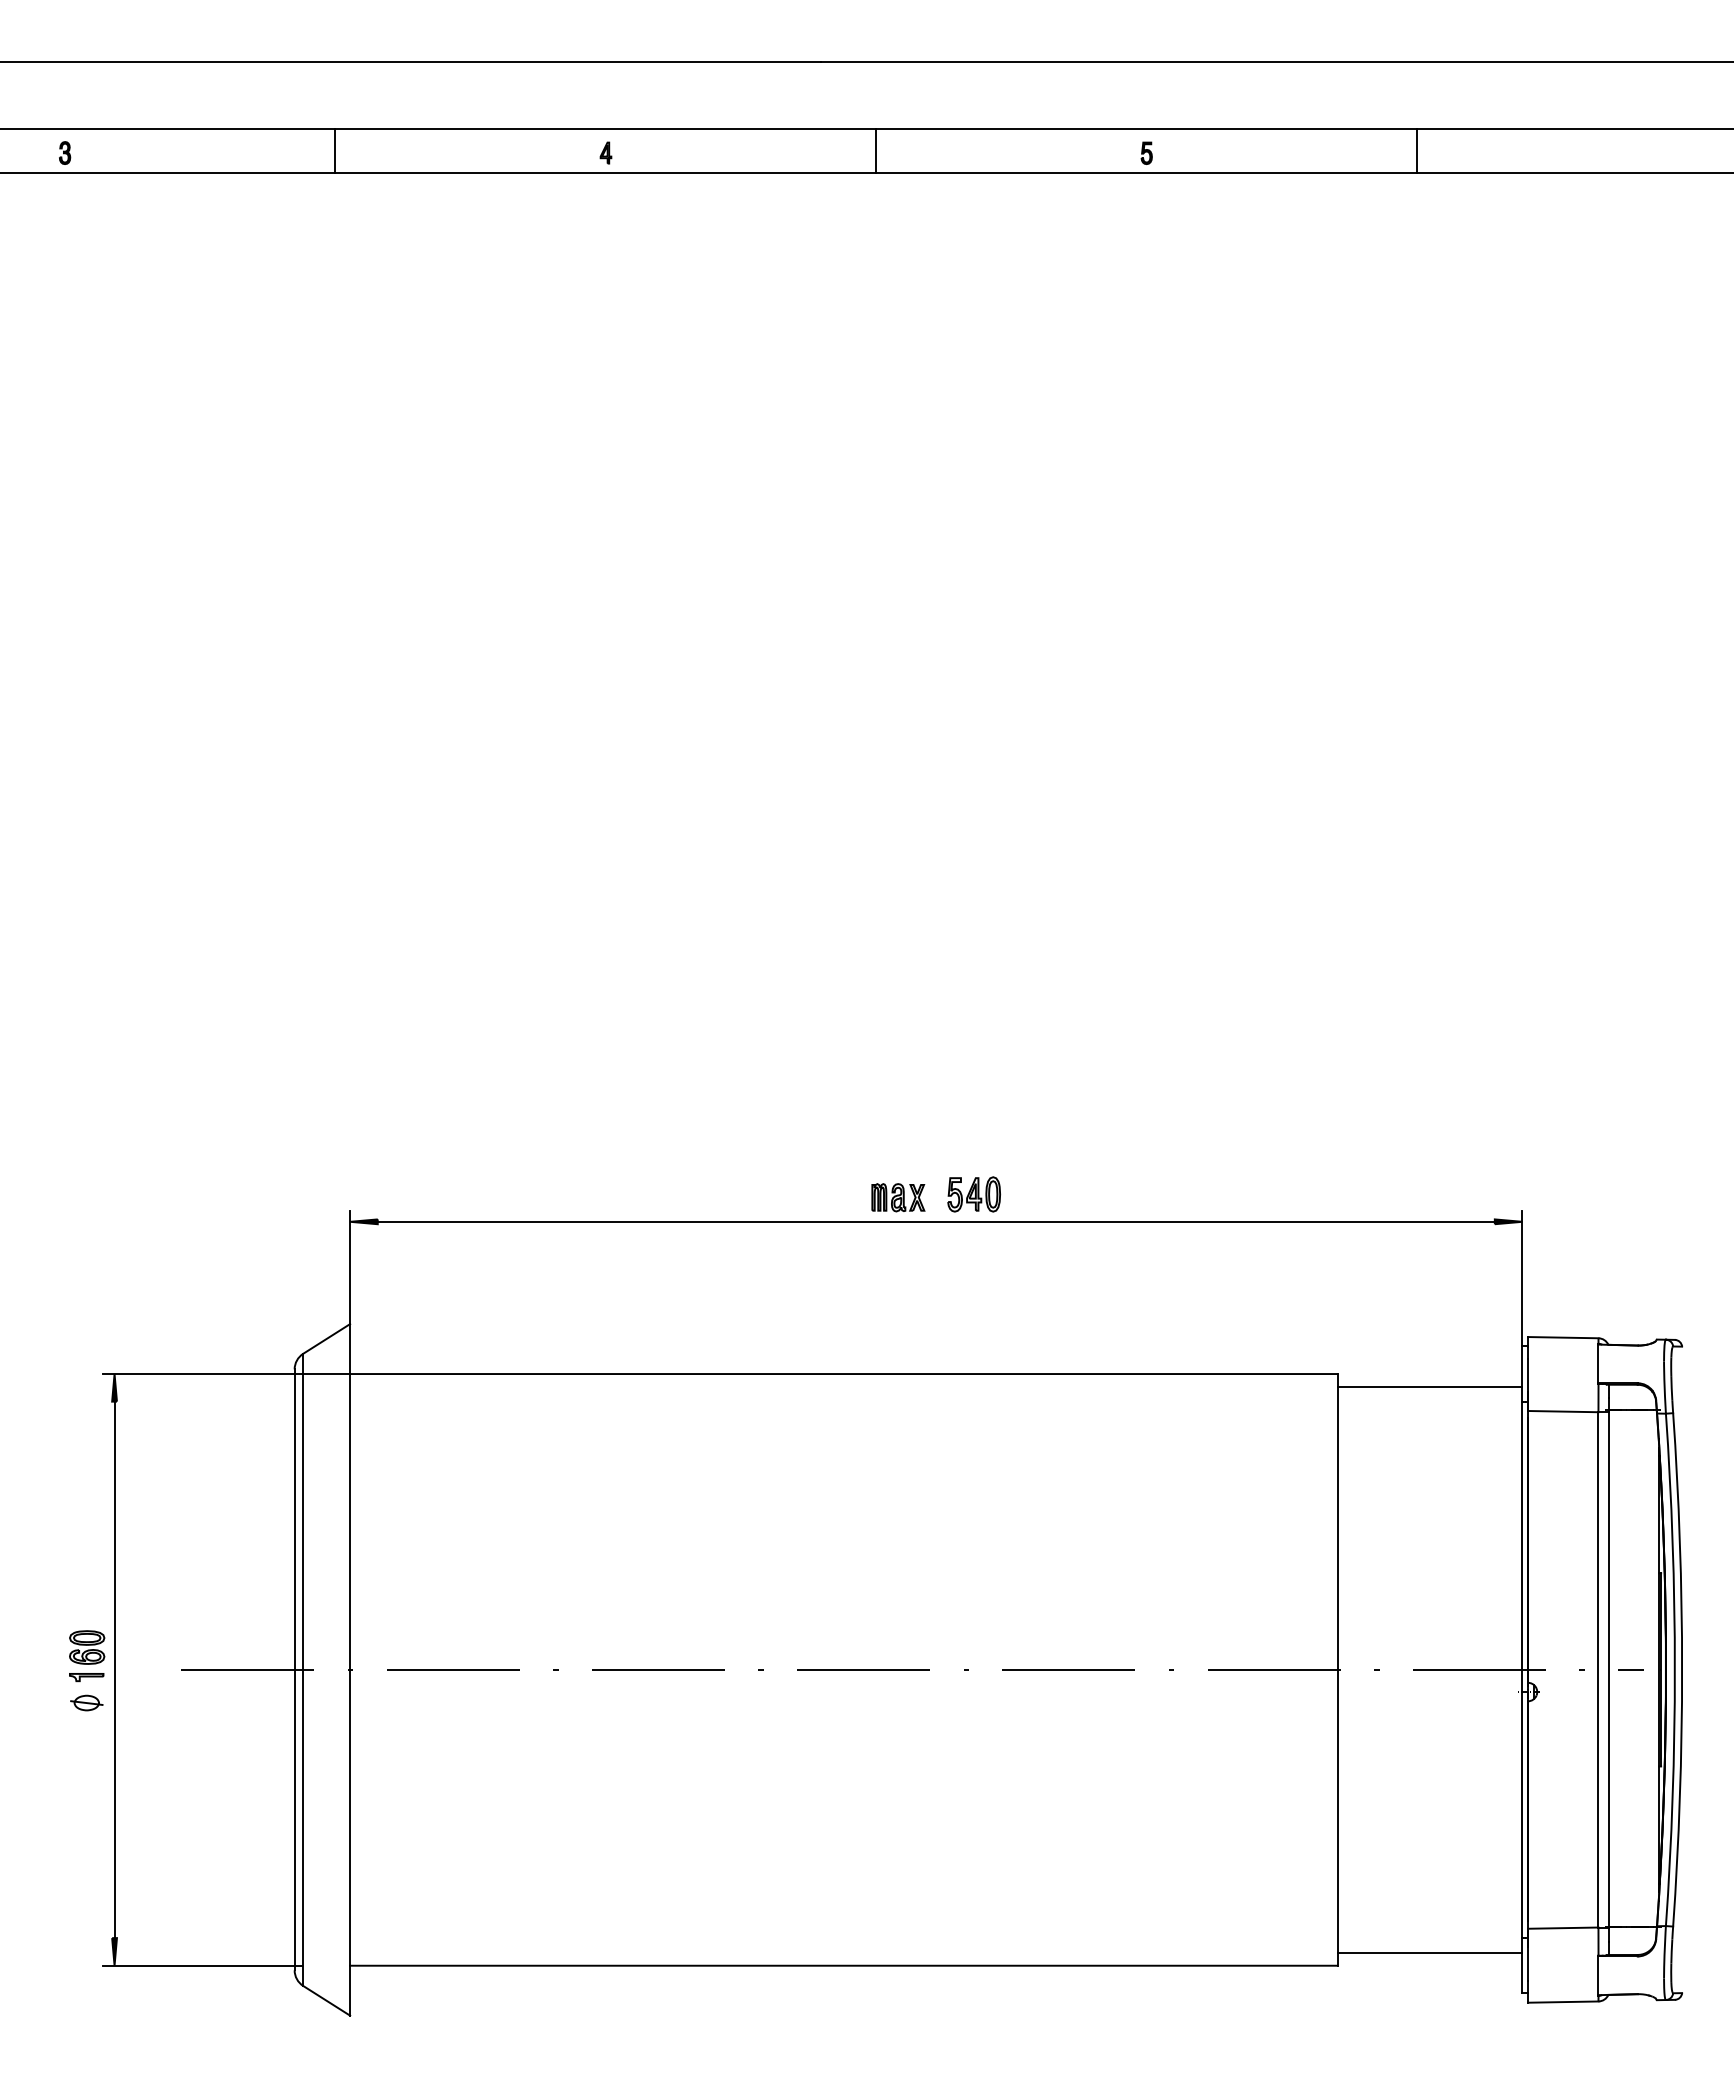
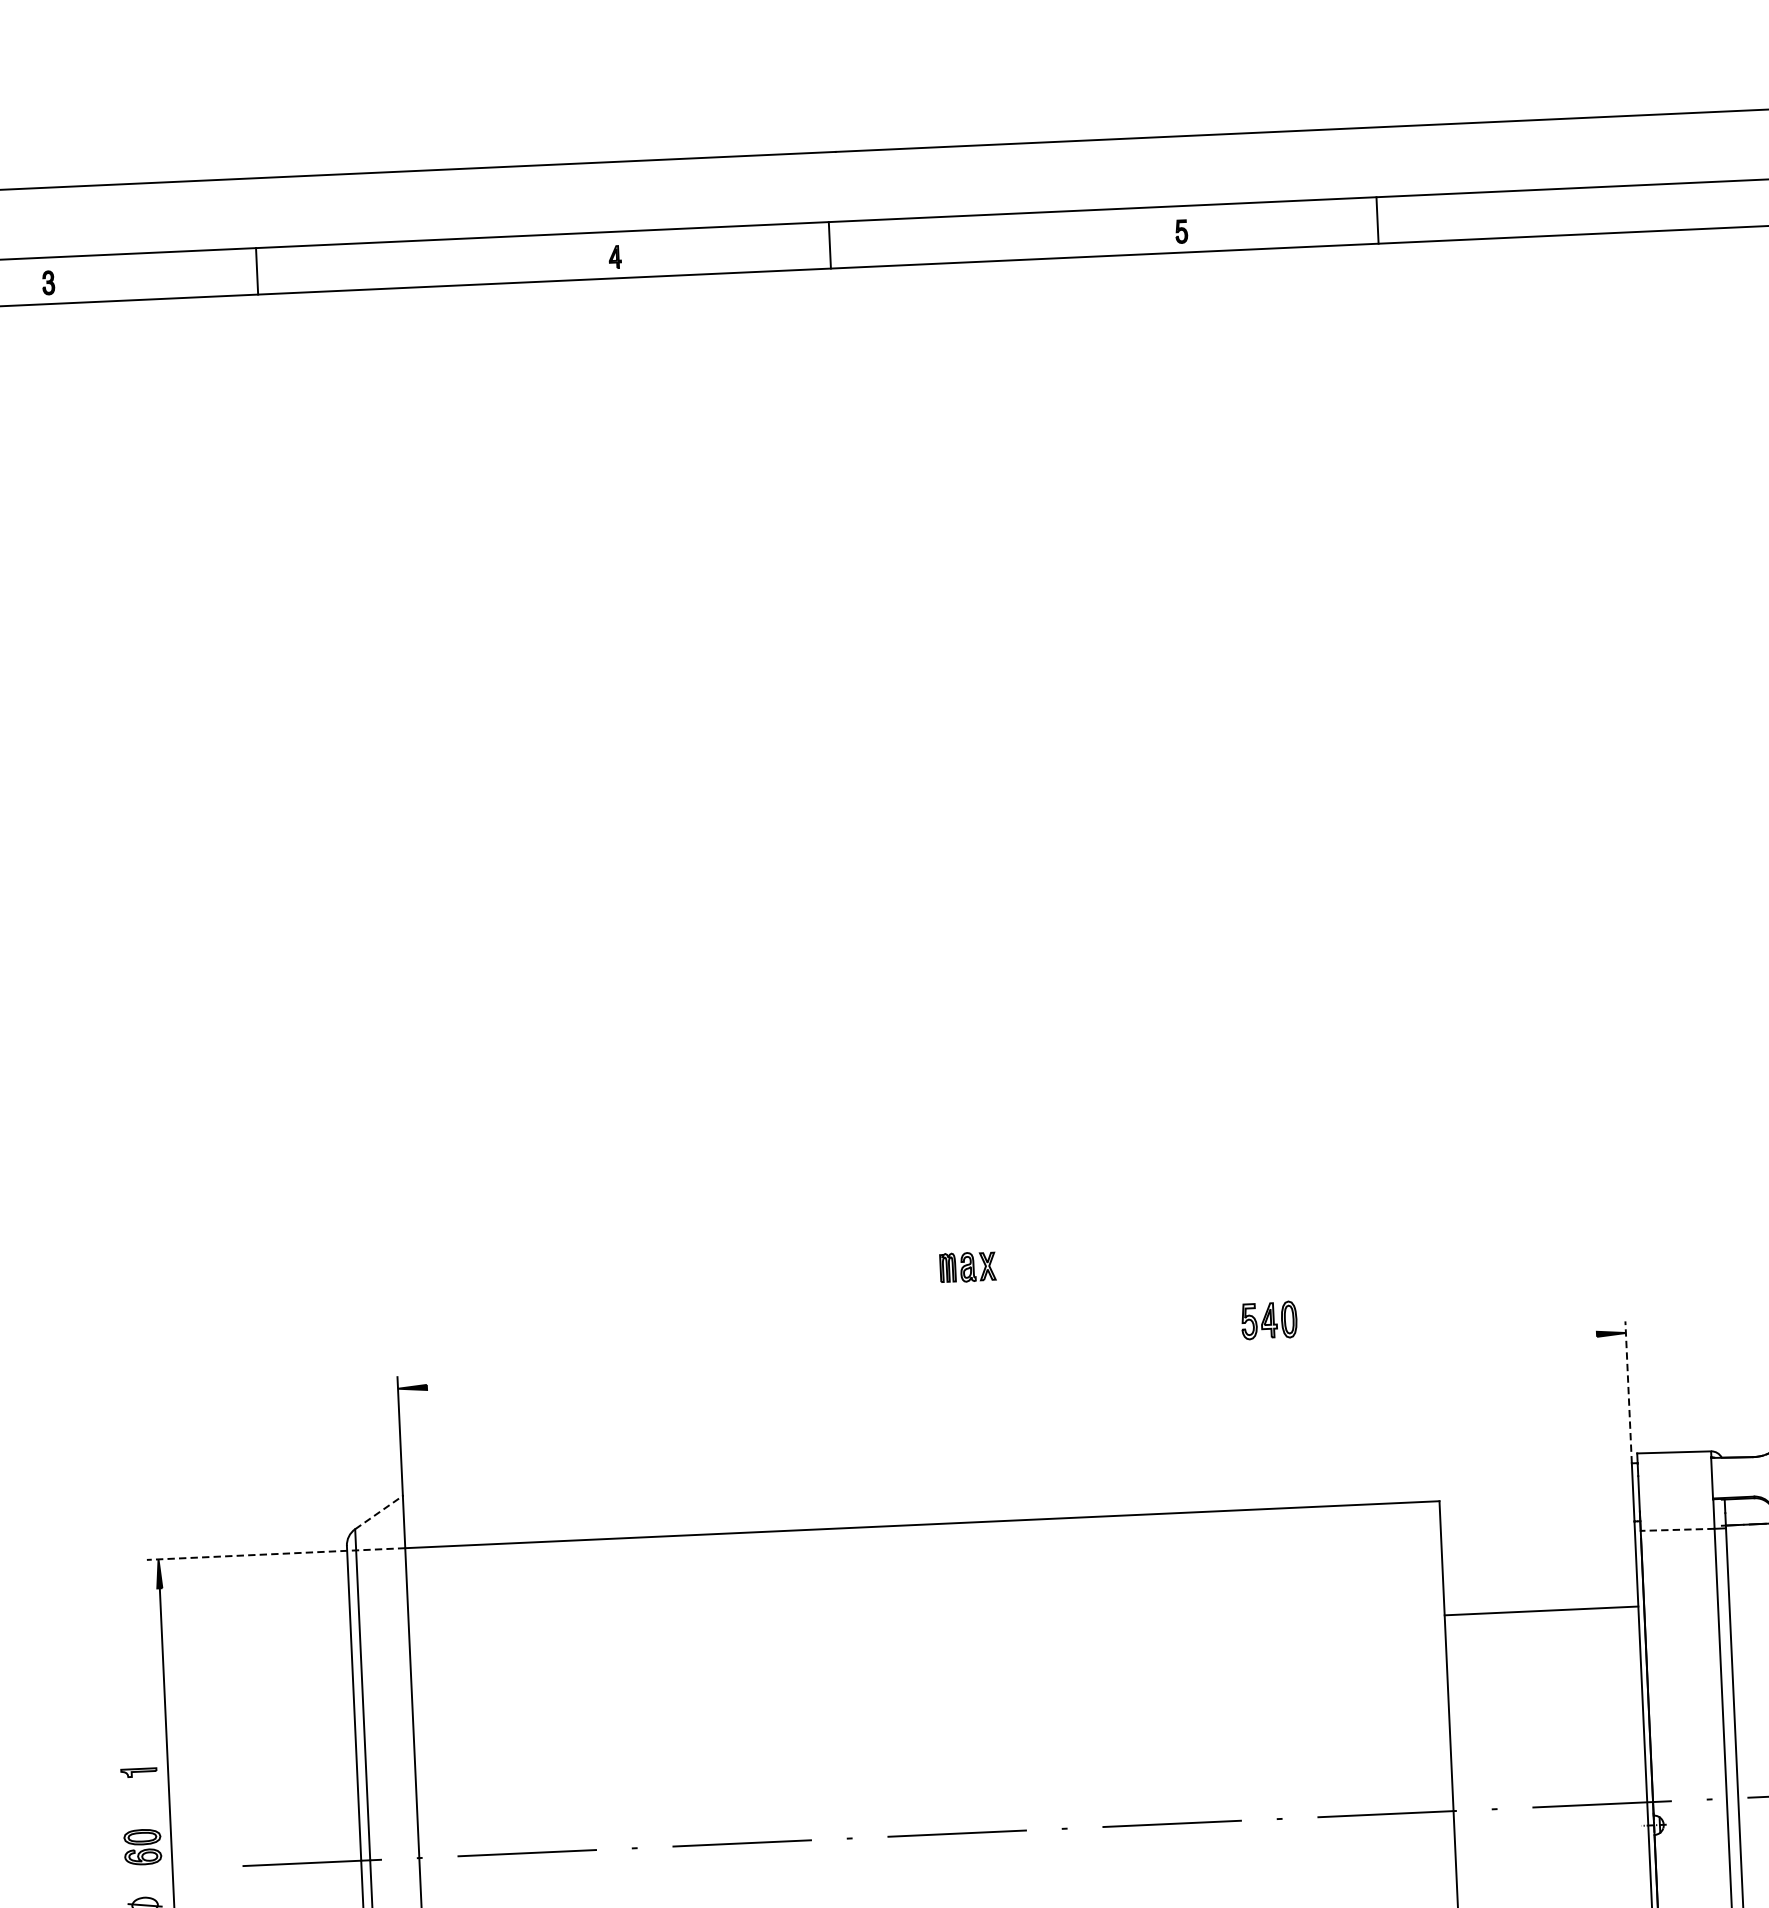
line: (335, 150) -> (257, 270), moved
line: (876, 150) -> (830, 244), moved
line: (1416, 150) -> (1377, 219), moved
part: (973, 1194) -> (1268, 1320), moved
part: (898, 1197) -> (968, 1267), moved
line: (935, 1221) -> (1011, 1360), removed
line: (1522, 1278) -> (1628, 1392), solid -> dashed
line: (326, 1338) -> (378, 1512), solid -> dashed
line: (226, 1374) -> (275, 1554), solid -> dashed
line: (1429, 1386) -> (1540, 1610), moved
line: (1562, 1411) -> (1676, 1529), solid -> dashed
part: (86, 1677) -> (138, 1772), moved

